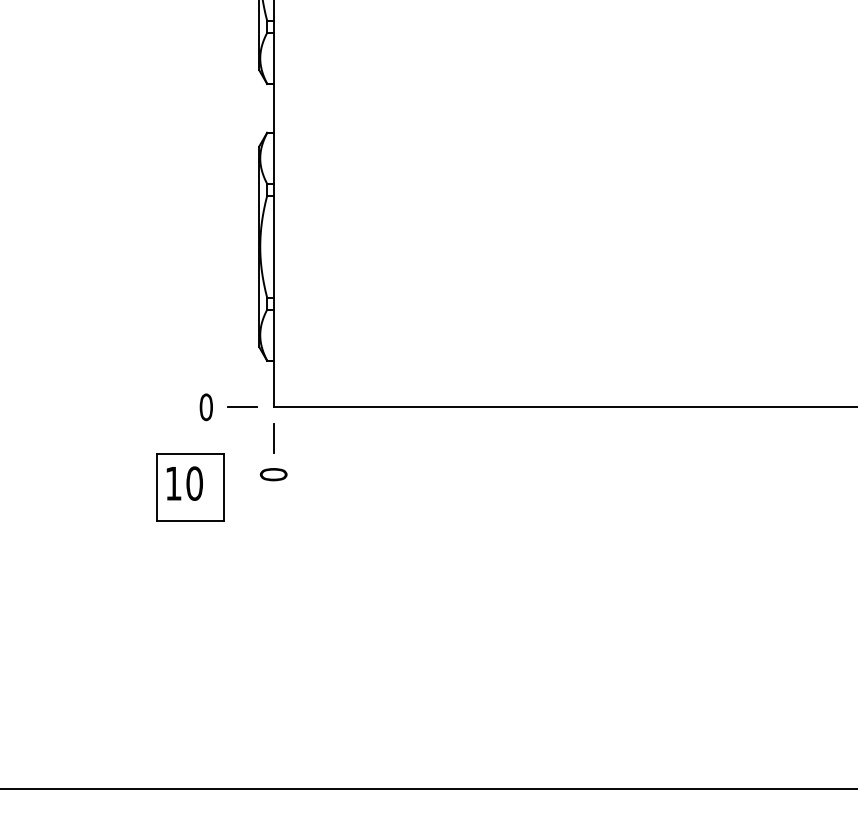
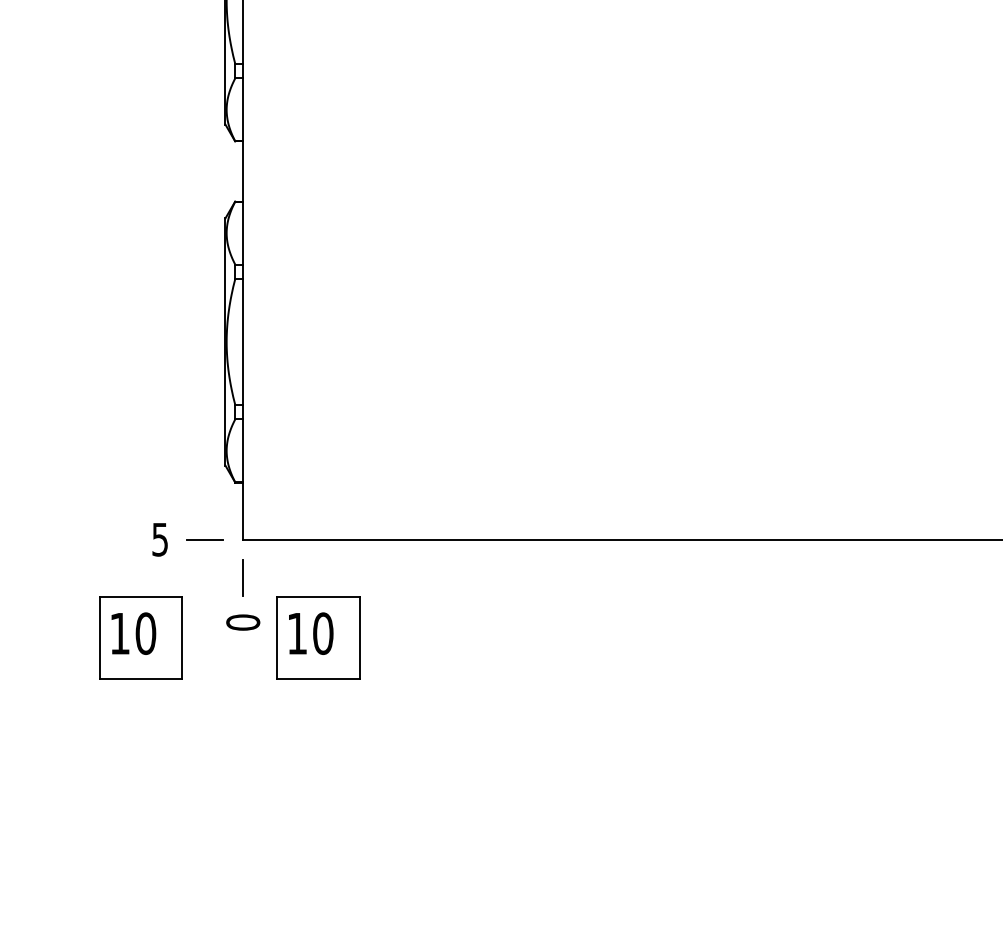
text: (205, 407) -> (159, 539), 0 -> 5
part: (334, 487) -> (318, 638), added

